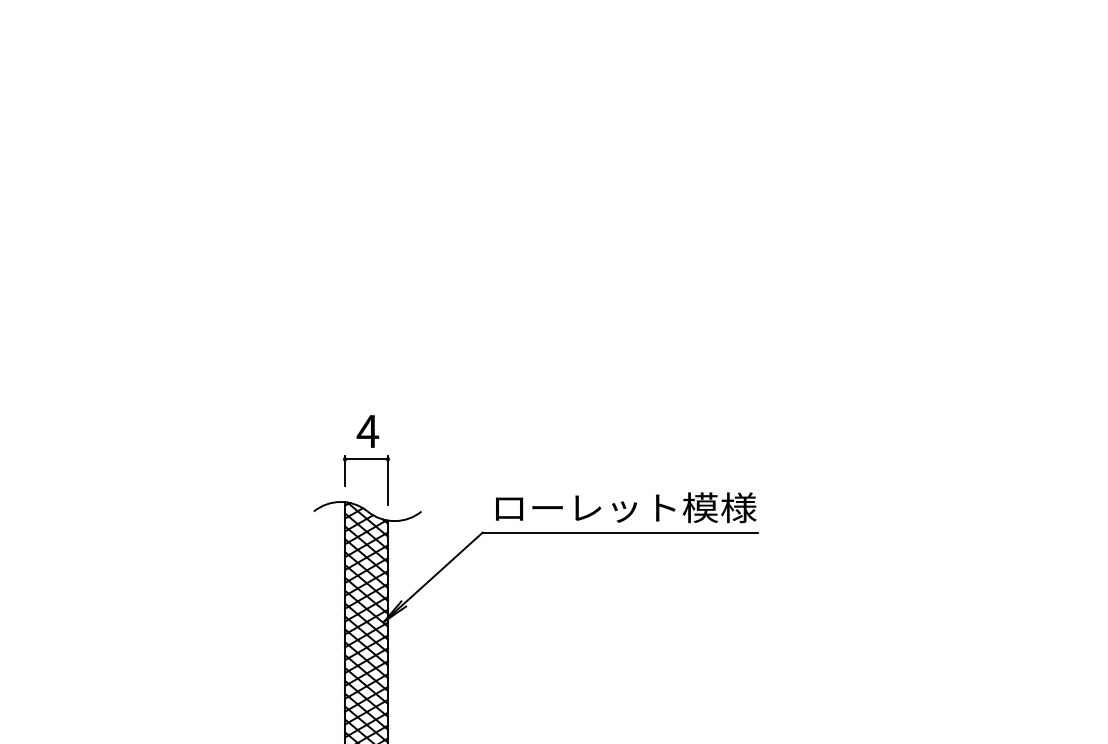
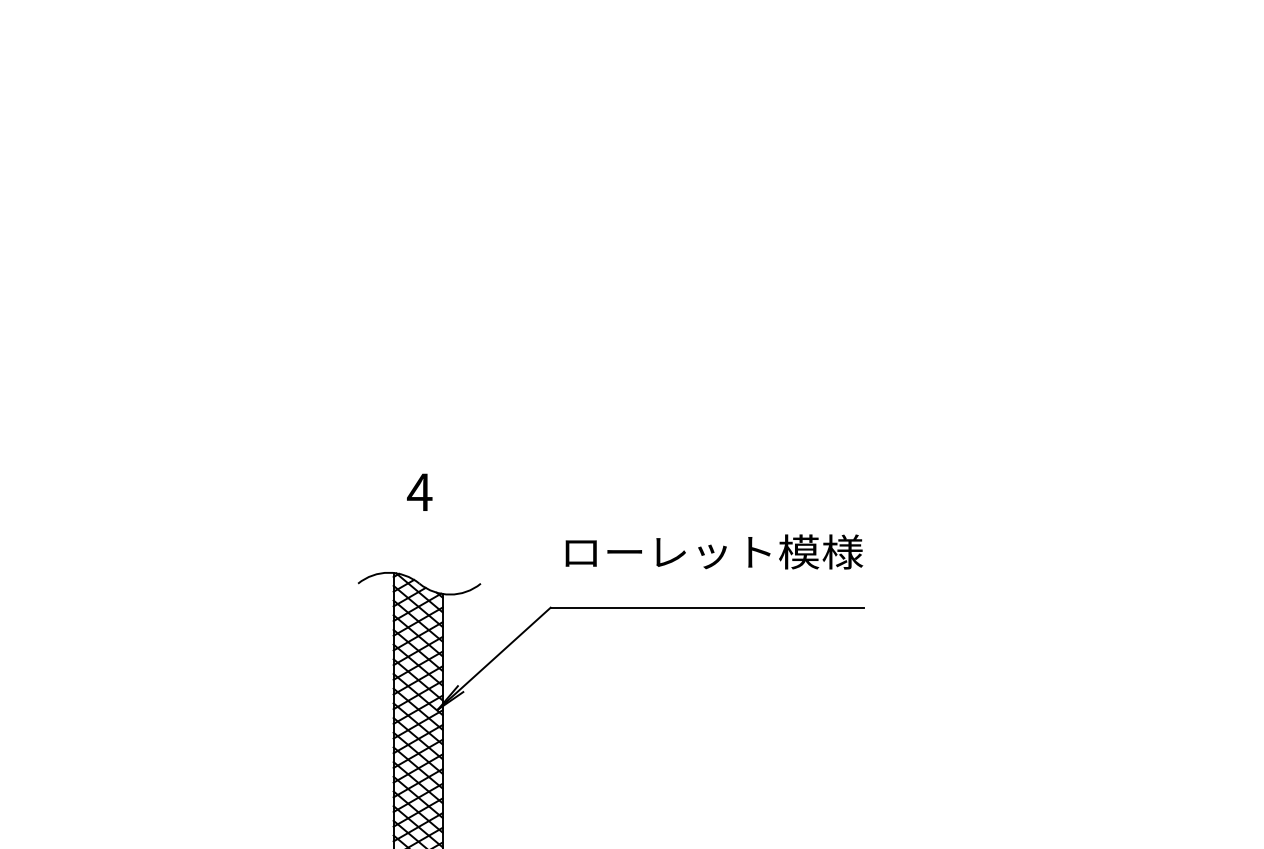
part: (366, 459) -> (418, 524), removed
text: (626, 507) -> (714, 551), moved

